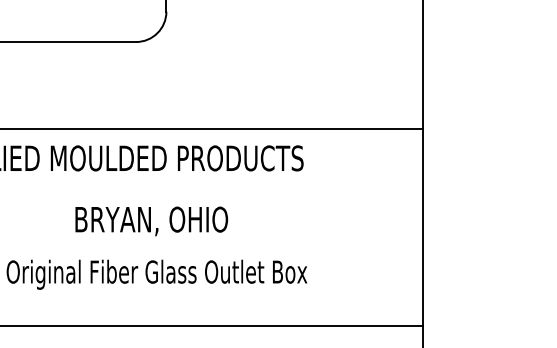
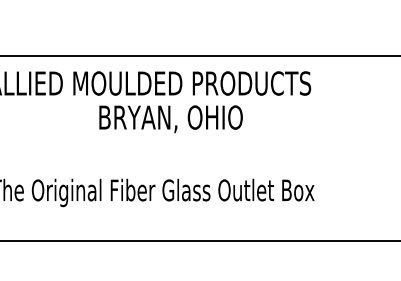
text: (151, 221) -> (170, 119), moved

